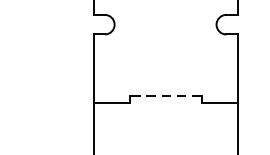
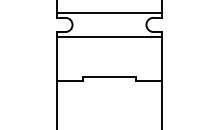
line: (165, 8) -> (109, 13), added
line: (165, 40) -> (109, 36), added
line: (165, 95) -> (109, 76), dashed -> solid

